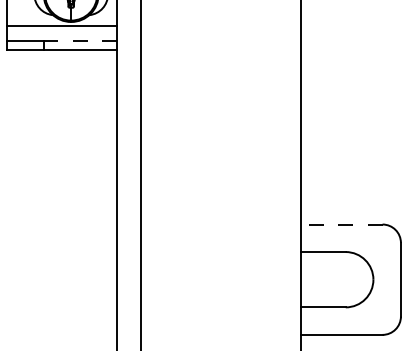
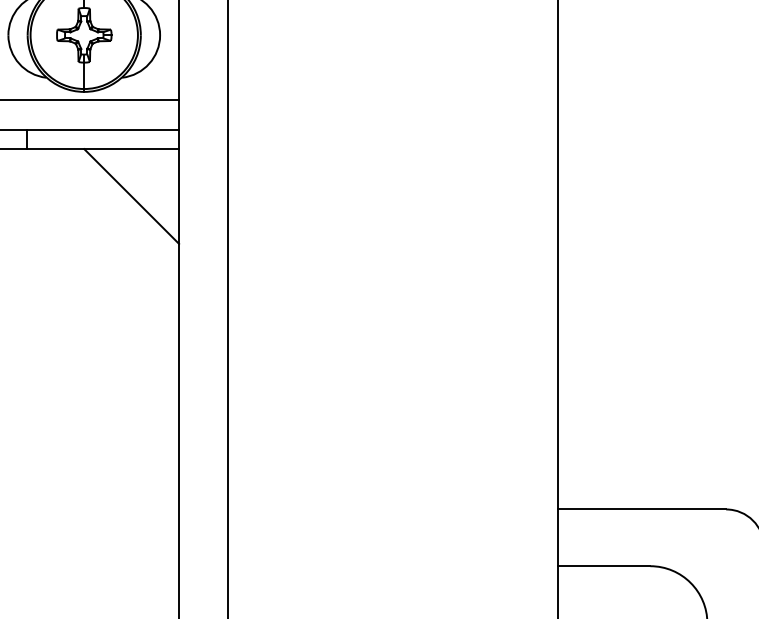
line: (80, 40) -> (103, 130), dashed -> solid
line: (94, 72) -> (132, 196), added
line: (341, 224) -> (641, 509), dashed -> solid

